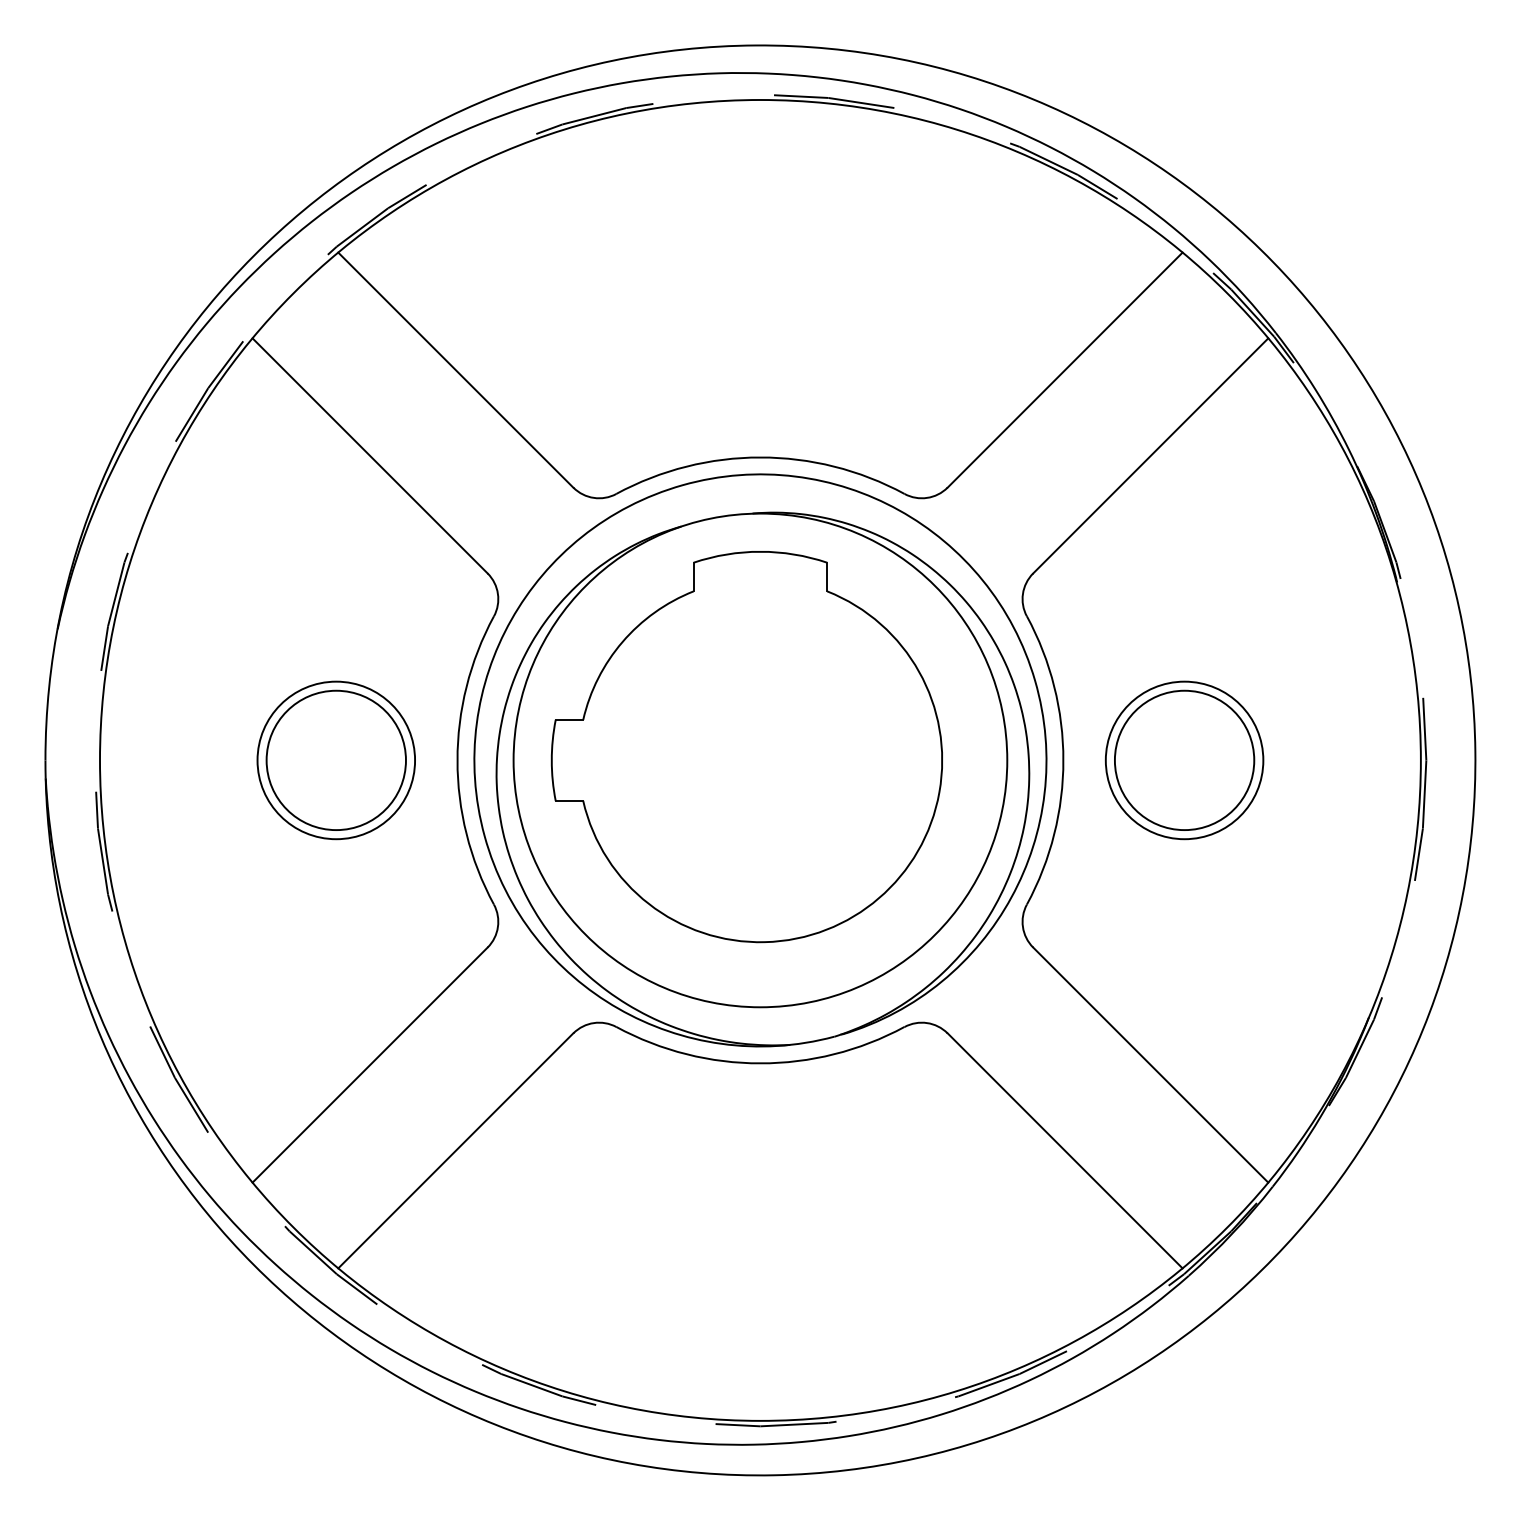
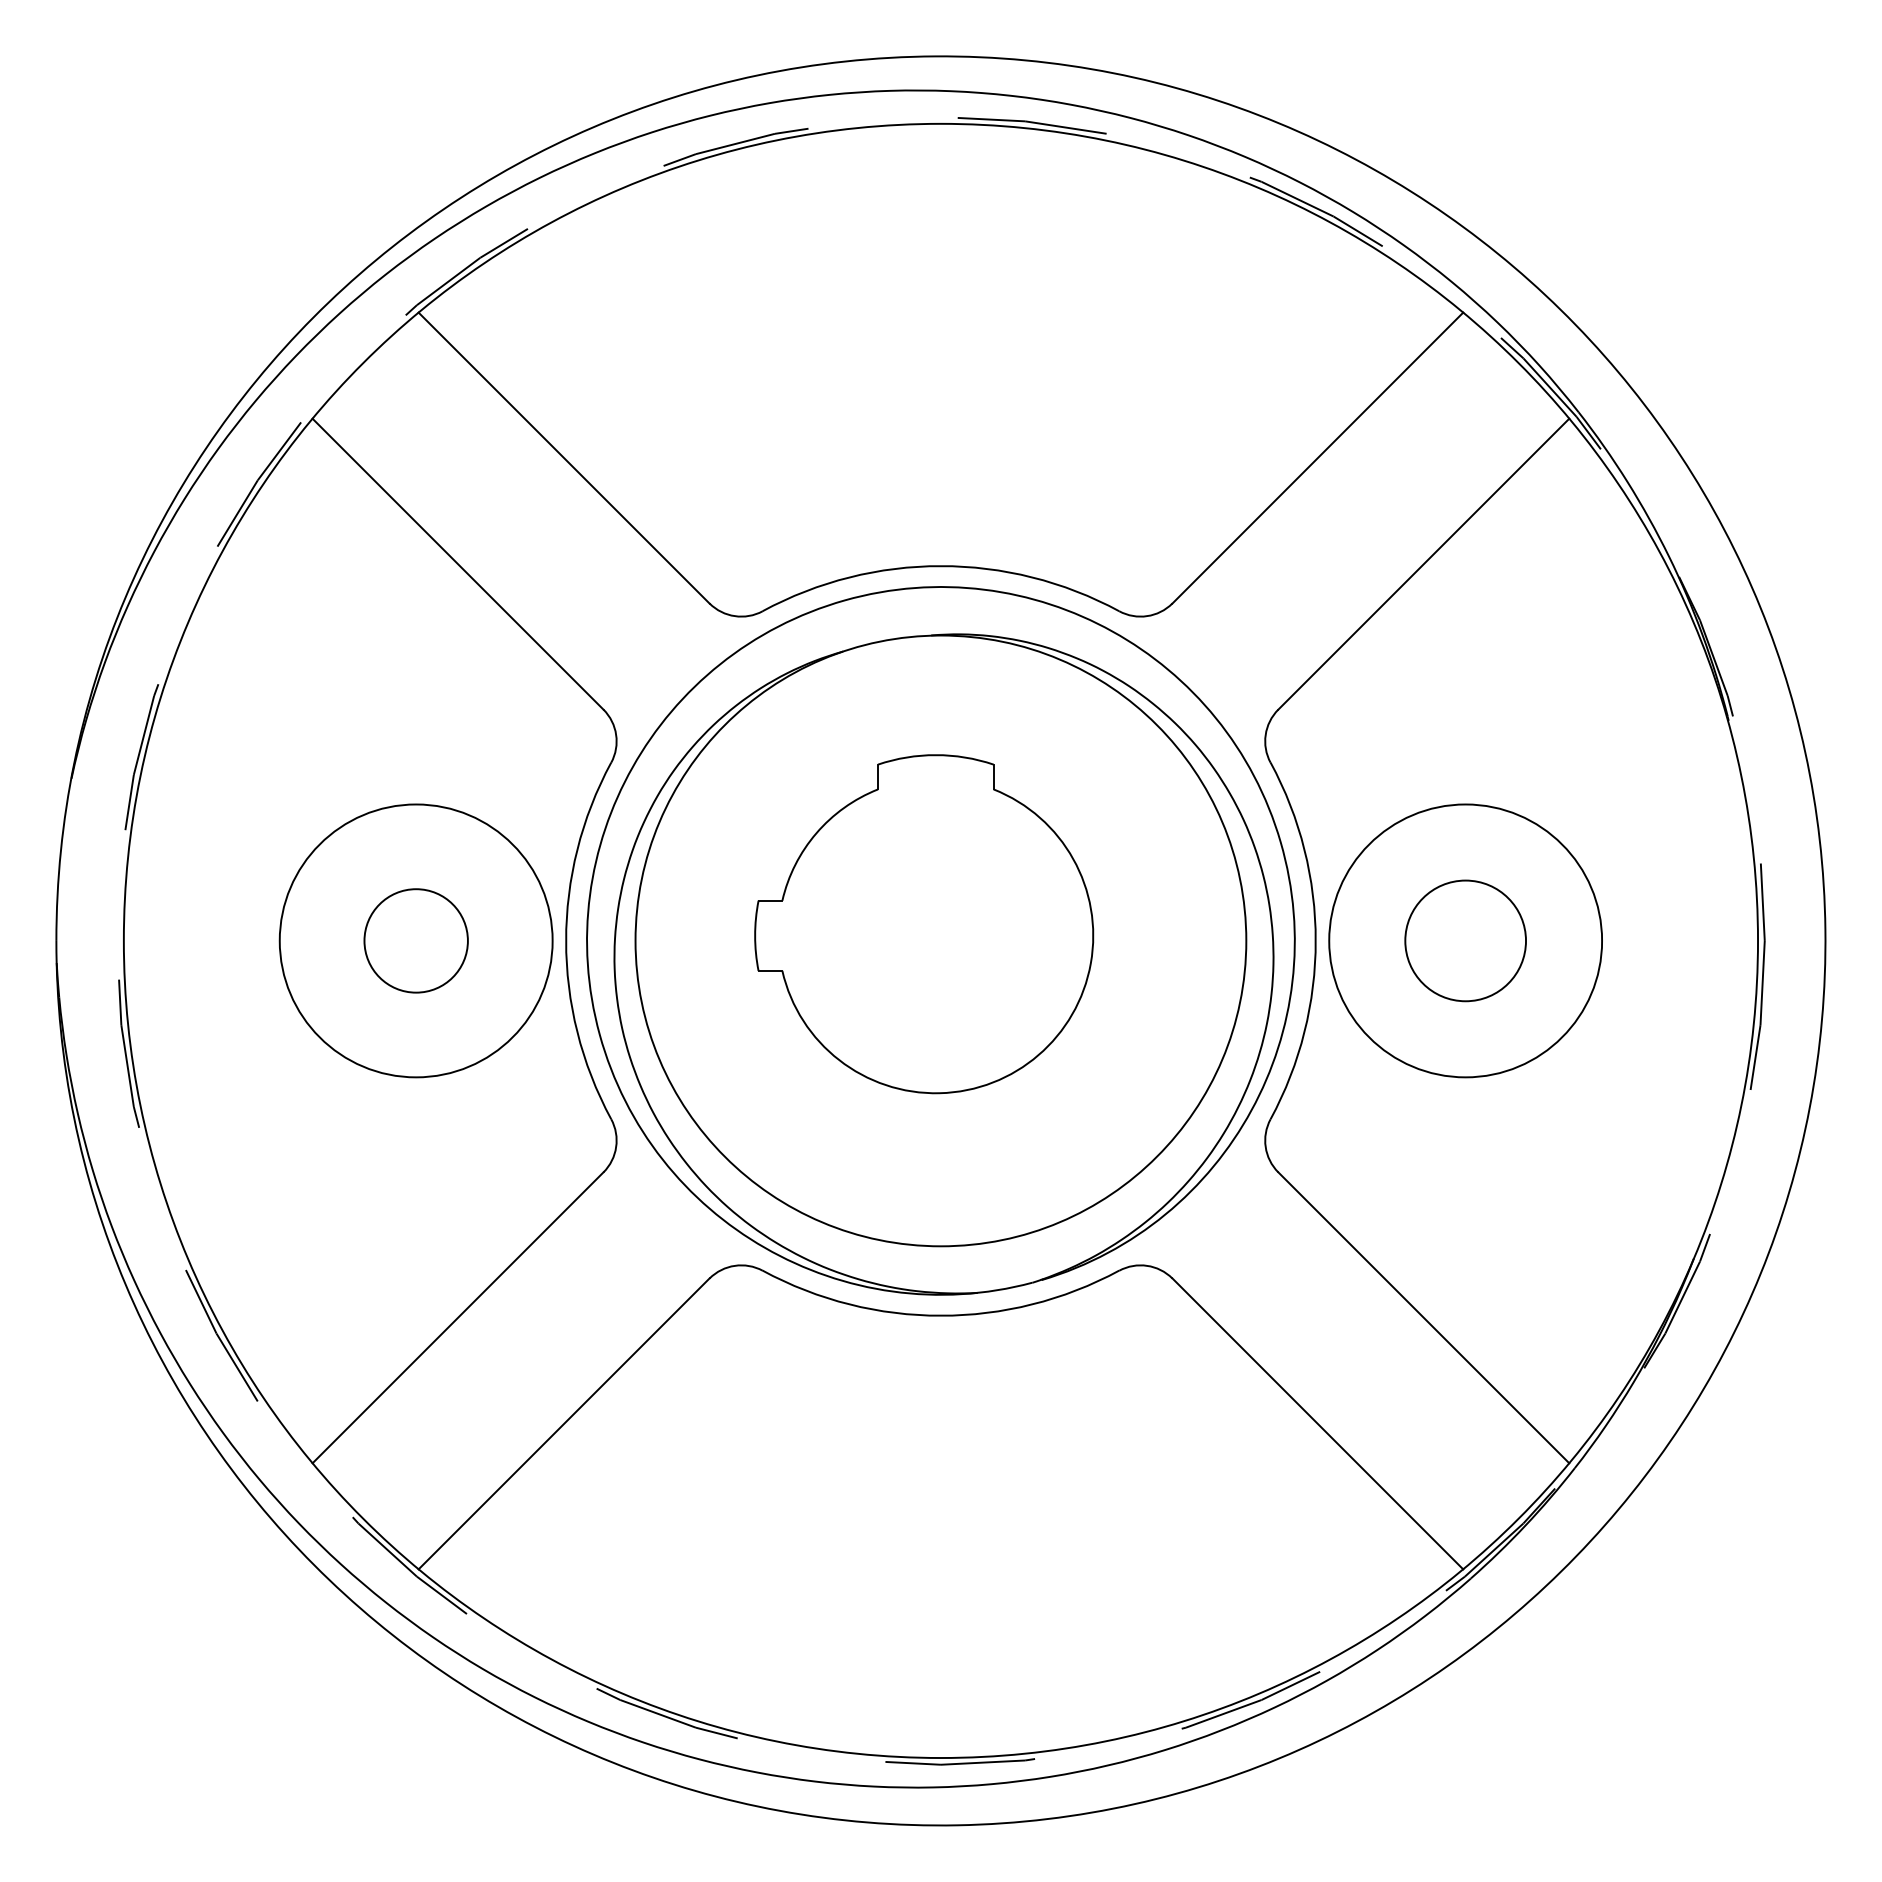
part: (746, 746) -> (923, 923), size x0.7
circle: (335, 760) -> (415, 940), size x1.4
circle: (336, 760) -> (416, 940), size x0.6
circle: (1184, 760) -> (1465, 940), size x0.7
circle: (1184, 760) -> (1465, 940), size x1.4

